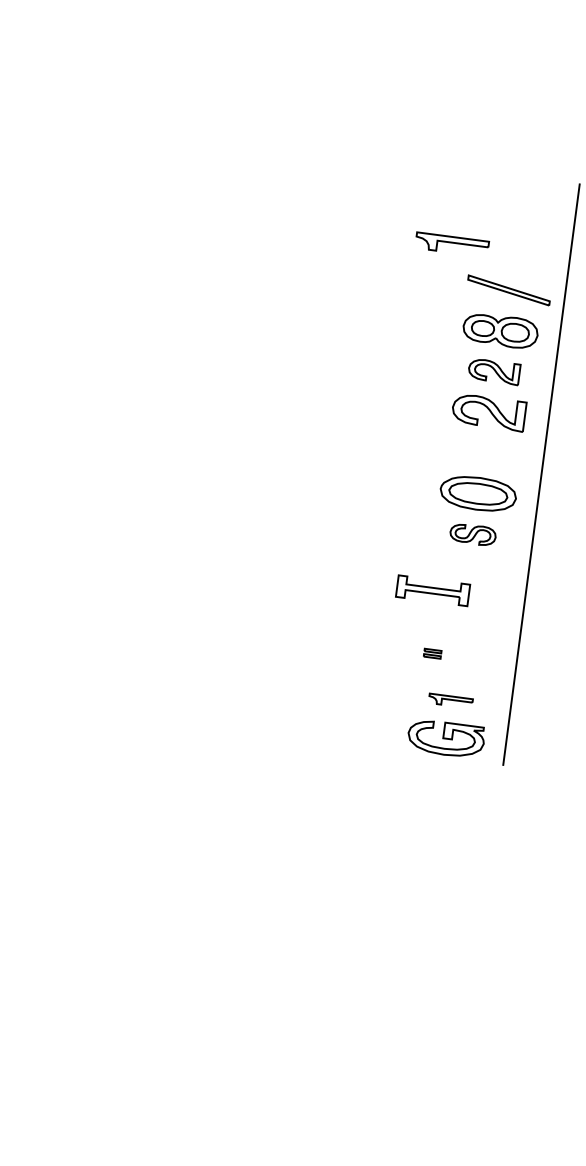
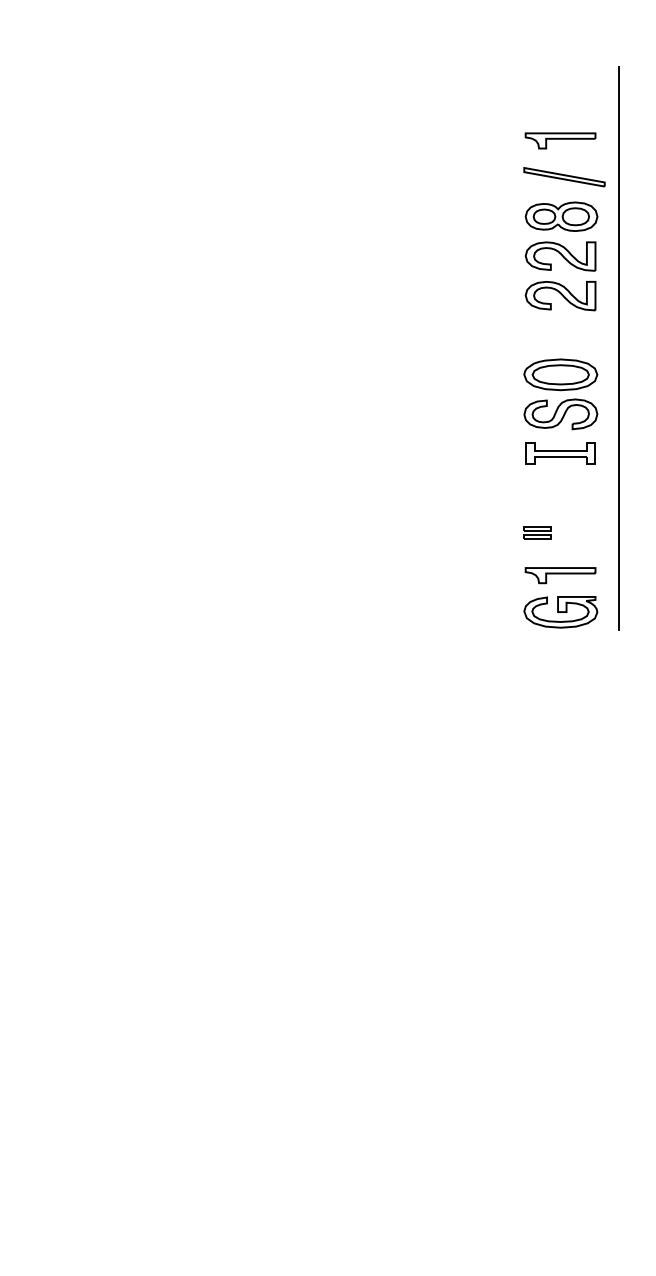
part: (452, 244) -> (560, 140), moved
part: (494, 371) -> (560, 256), size x1.43
part: (472, 534) -> (560, 414), size x1.67
part: (432, 590) -> (560, 453), moved
part: (432, 653) -> (537, 532), size x1.67
part: (450, 700) -> (560, 575), size x1.67

